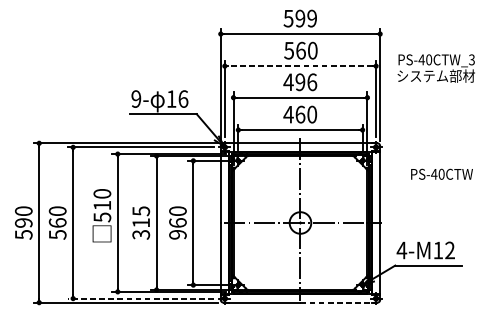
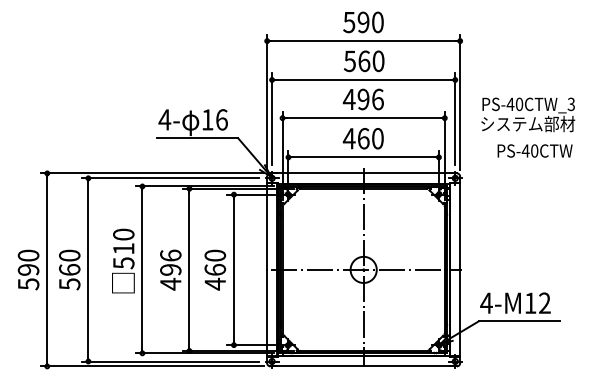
text: (311, 18) -> (377, 22), 599 -> 590
line: (300, 65) -> (363, 79), dashed -> solid
text: (436, 68) -> (528, 114), moved
text: (136, 98) -> (164, 119), 9- -> 4-
text: (441, 173) -> (534, 150), moved
text: (140, 222) -> (170, 269), 315 -> 496
text: (178, 234) -> (215, 283), 960 -> 460
line: (140, 298) -> (170, 361), dashed -> solid
line: (339, 302) -> (410, 366), dashed -> solid

